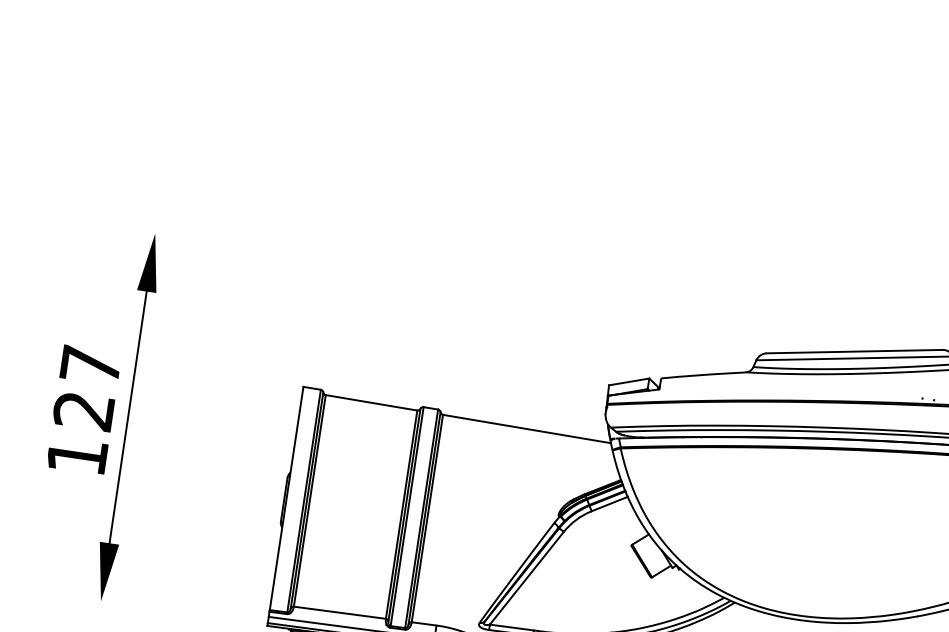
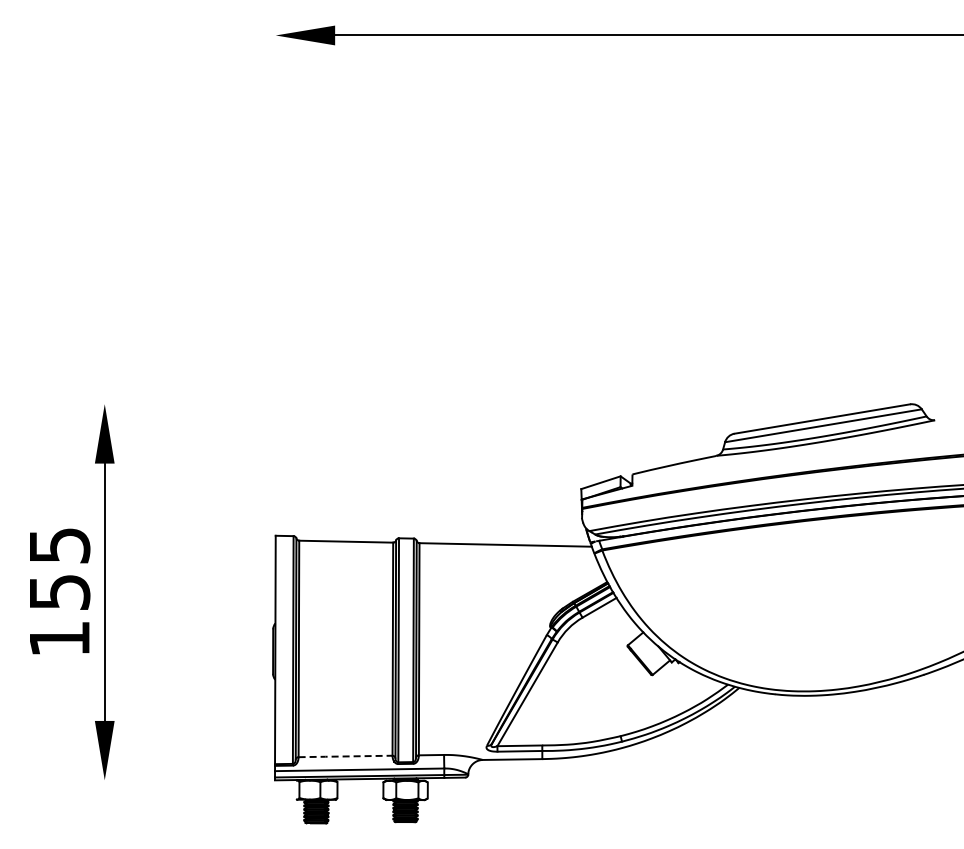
text: (87, 388) -> (59, 569), 127 -> 155
line: (339, 612) -> (345, 756), solid -> dashed

